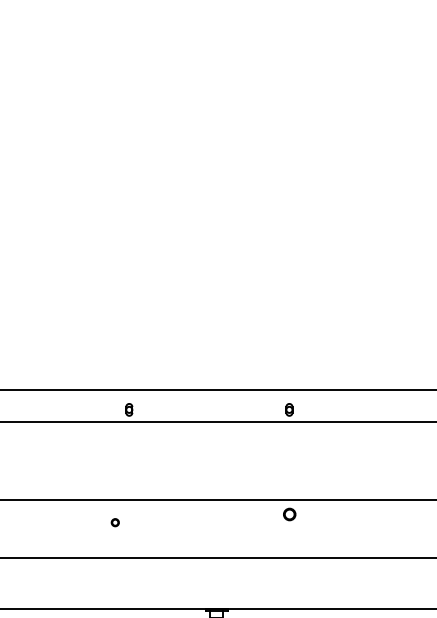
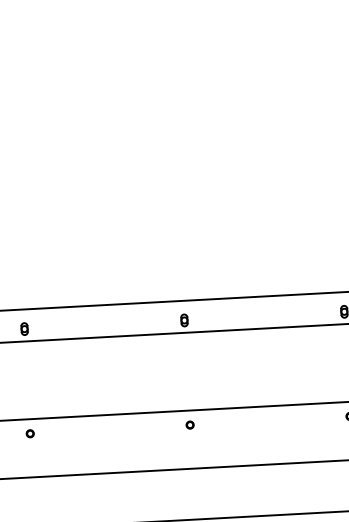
part: (288, 514) -> (189, 424), size x0.62
part: (114, 522) -> (29, 433), moved

